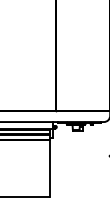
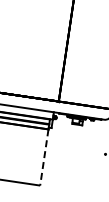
line: (50, 168) -> (44, 157), solid -> dashed

